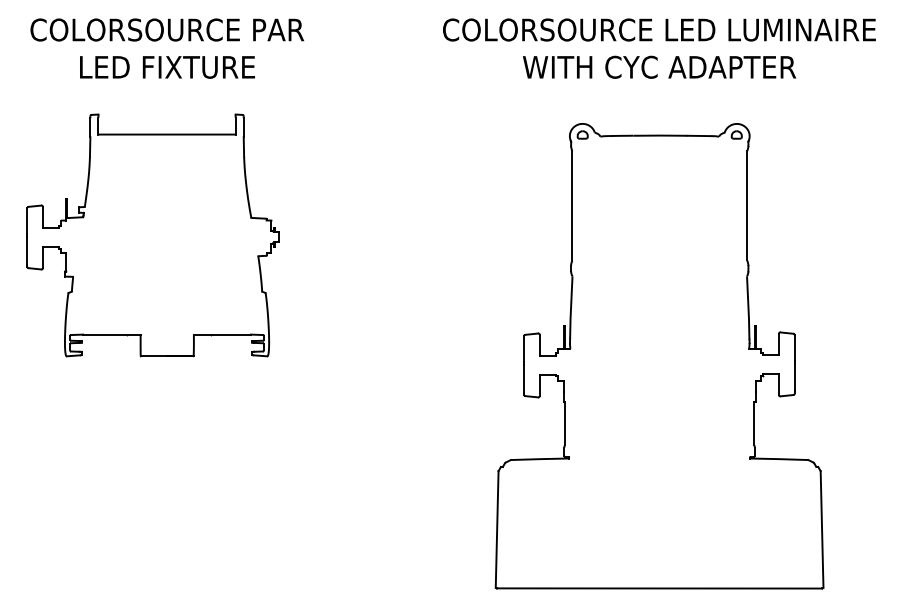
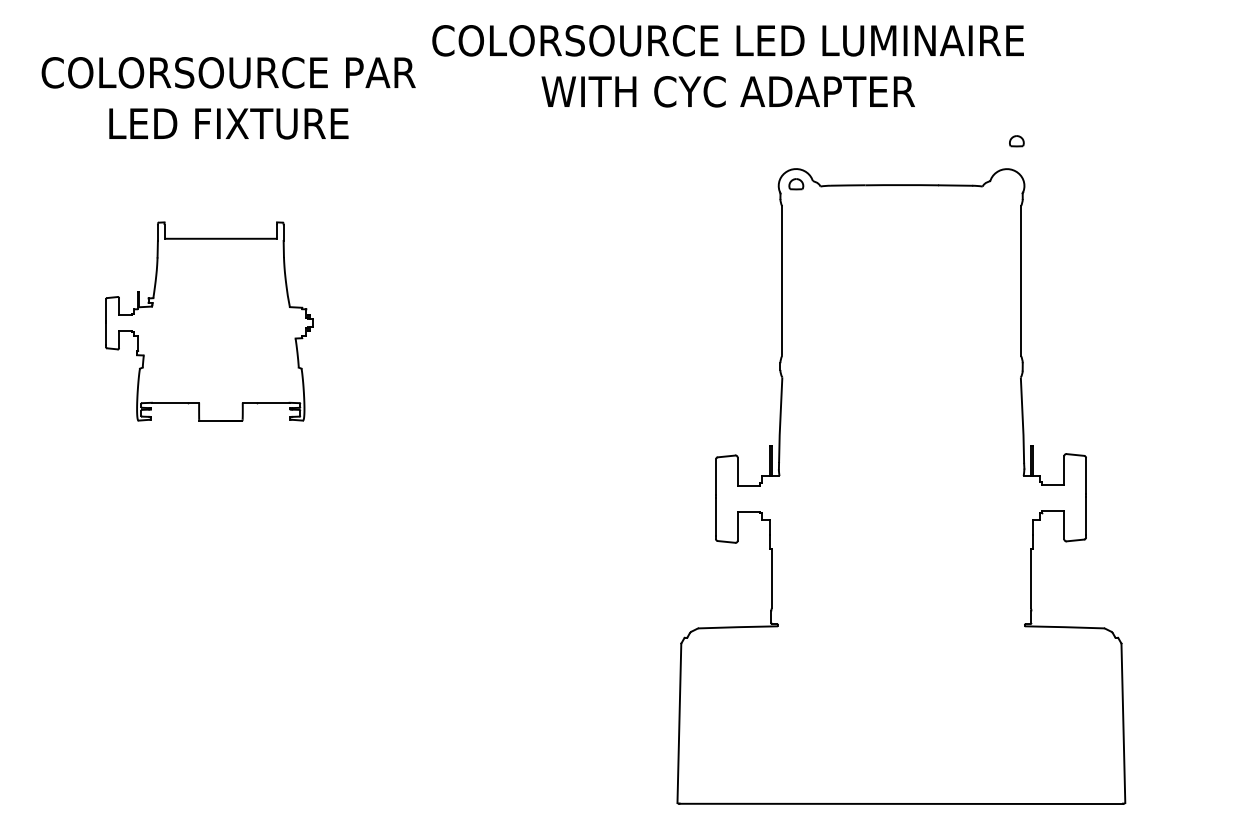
text: (167, 48) -> (228, 98), moved
text: (658, 48) -> (727, 66), moved
part: (736, 135) -> (1016, 141), moved
part: (153, 235) -> (209, 321), size x0.6

